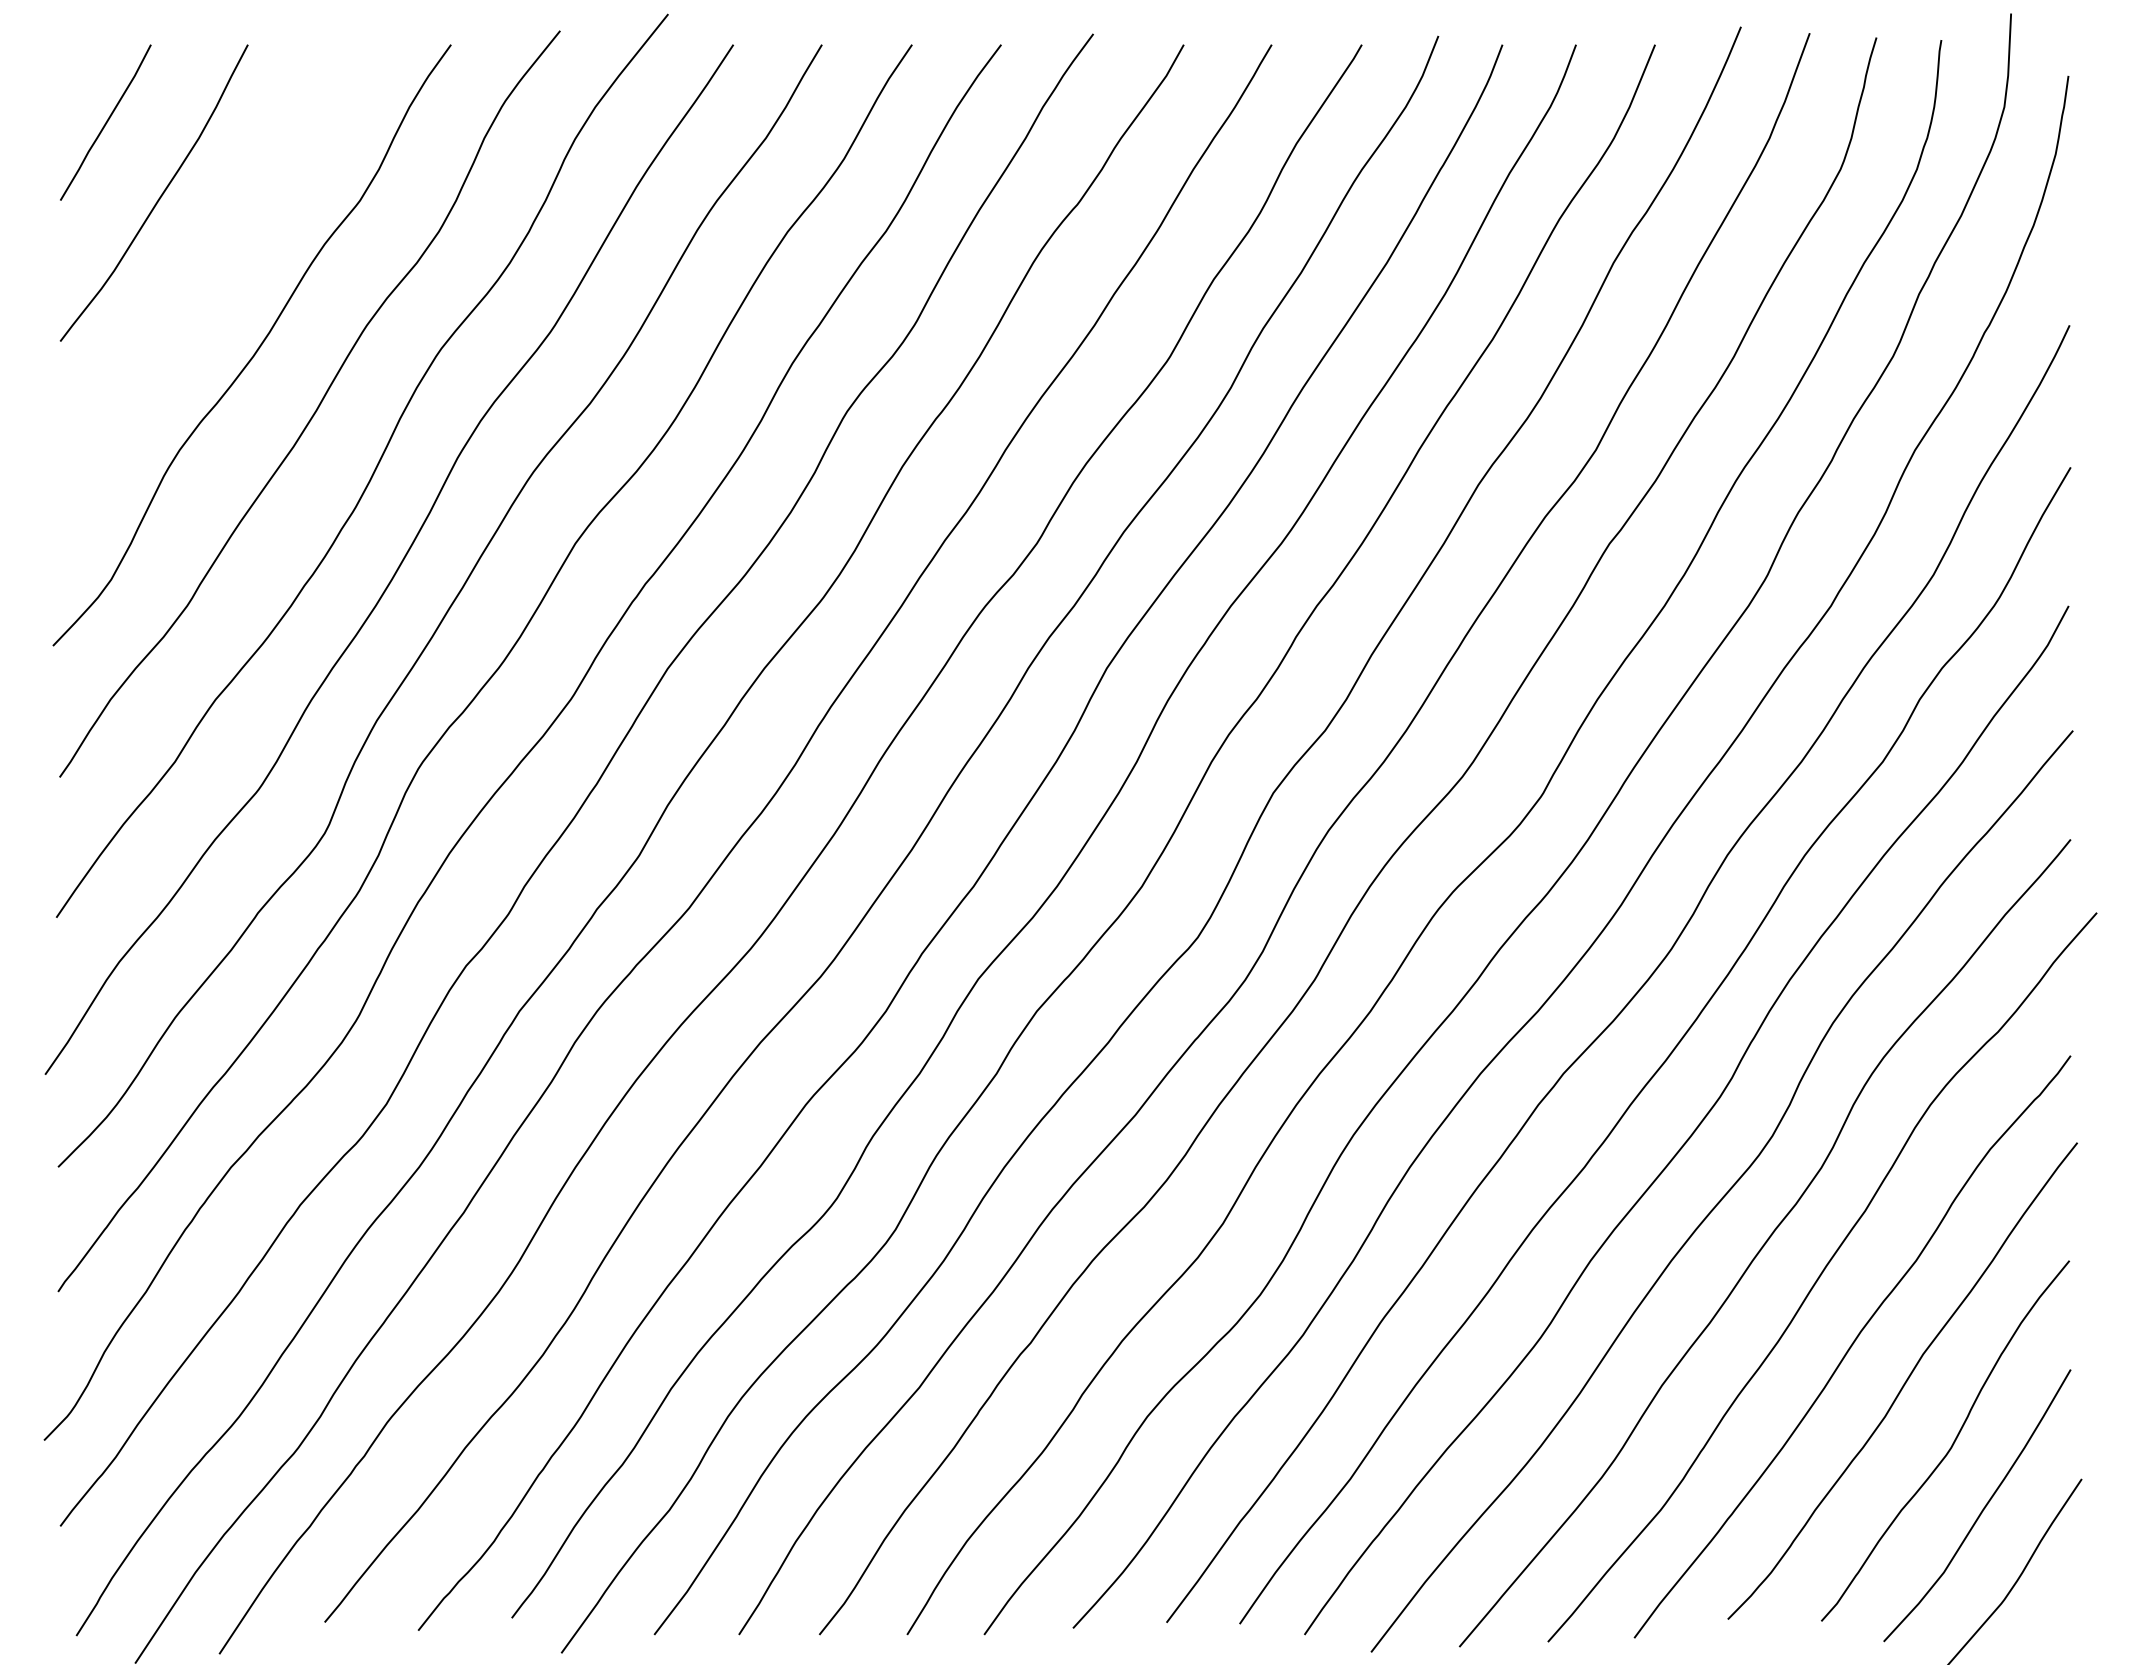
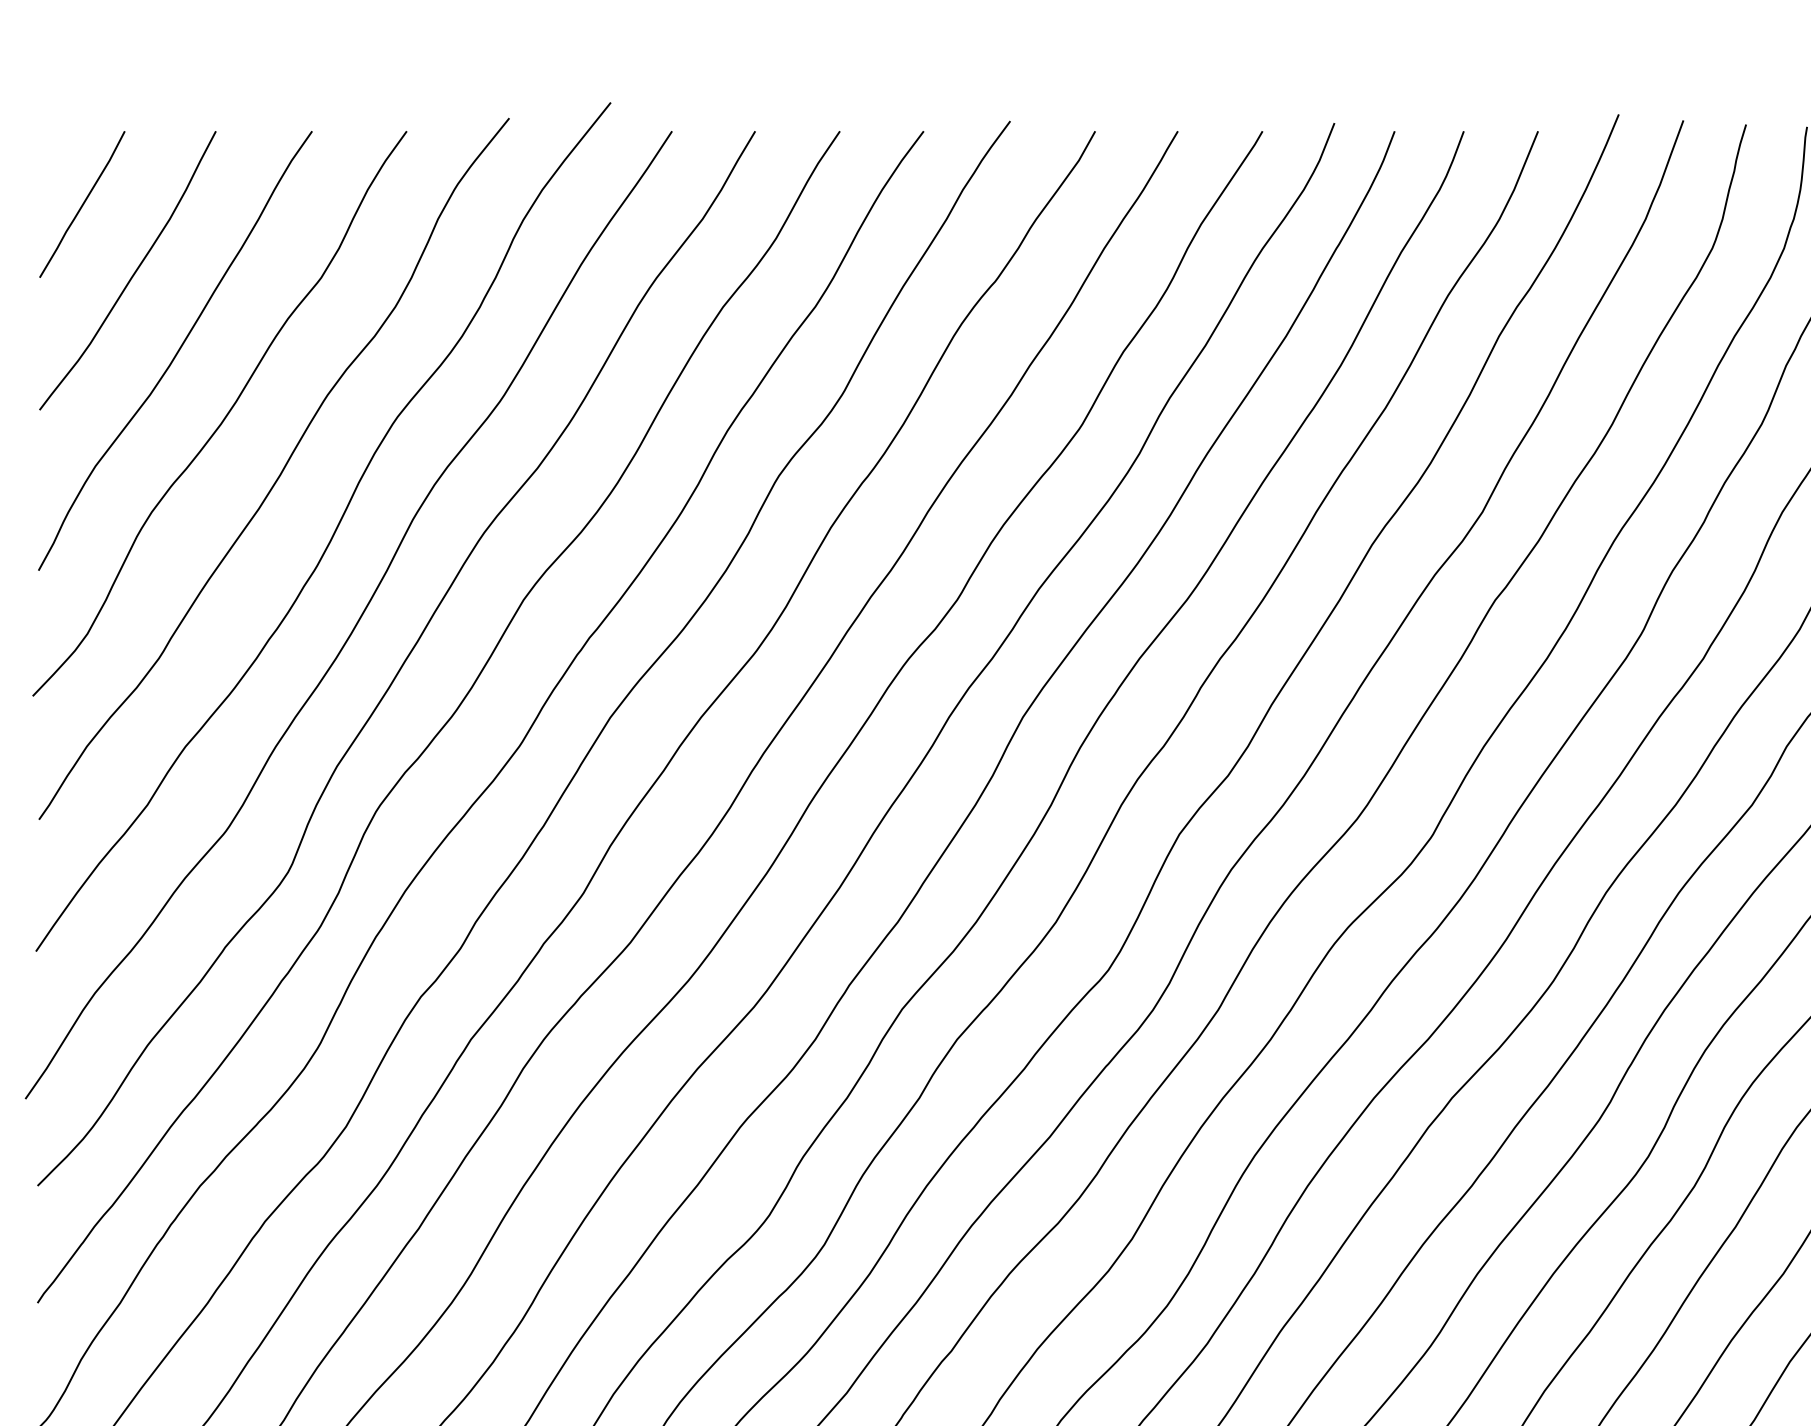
curve: (206, 279) -> (176, 351), added

